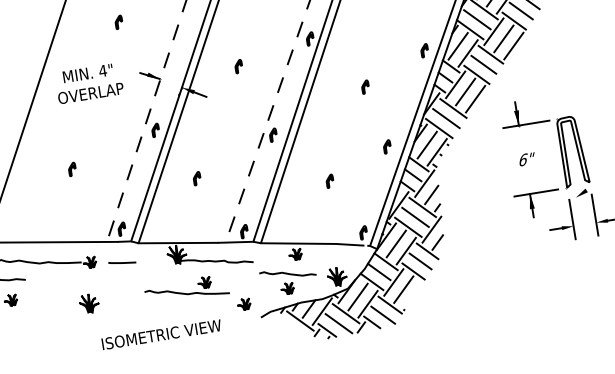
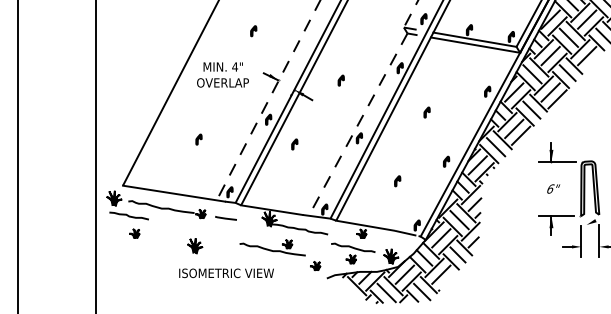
part: (364, 87) -> (426, 112), moved
curve: (196, 178) -> (294, 144), moved
text: (161, 334) -> (226, 273), moved

